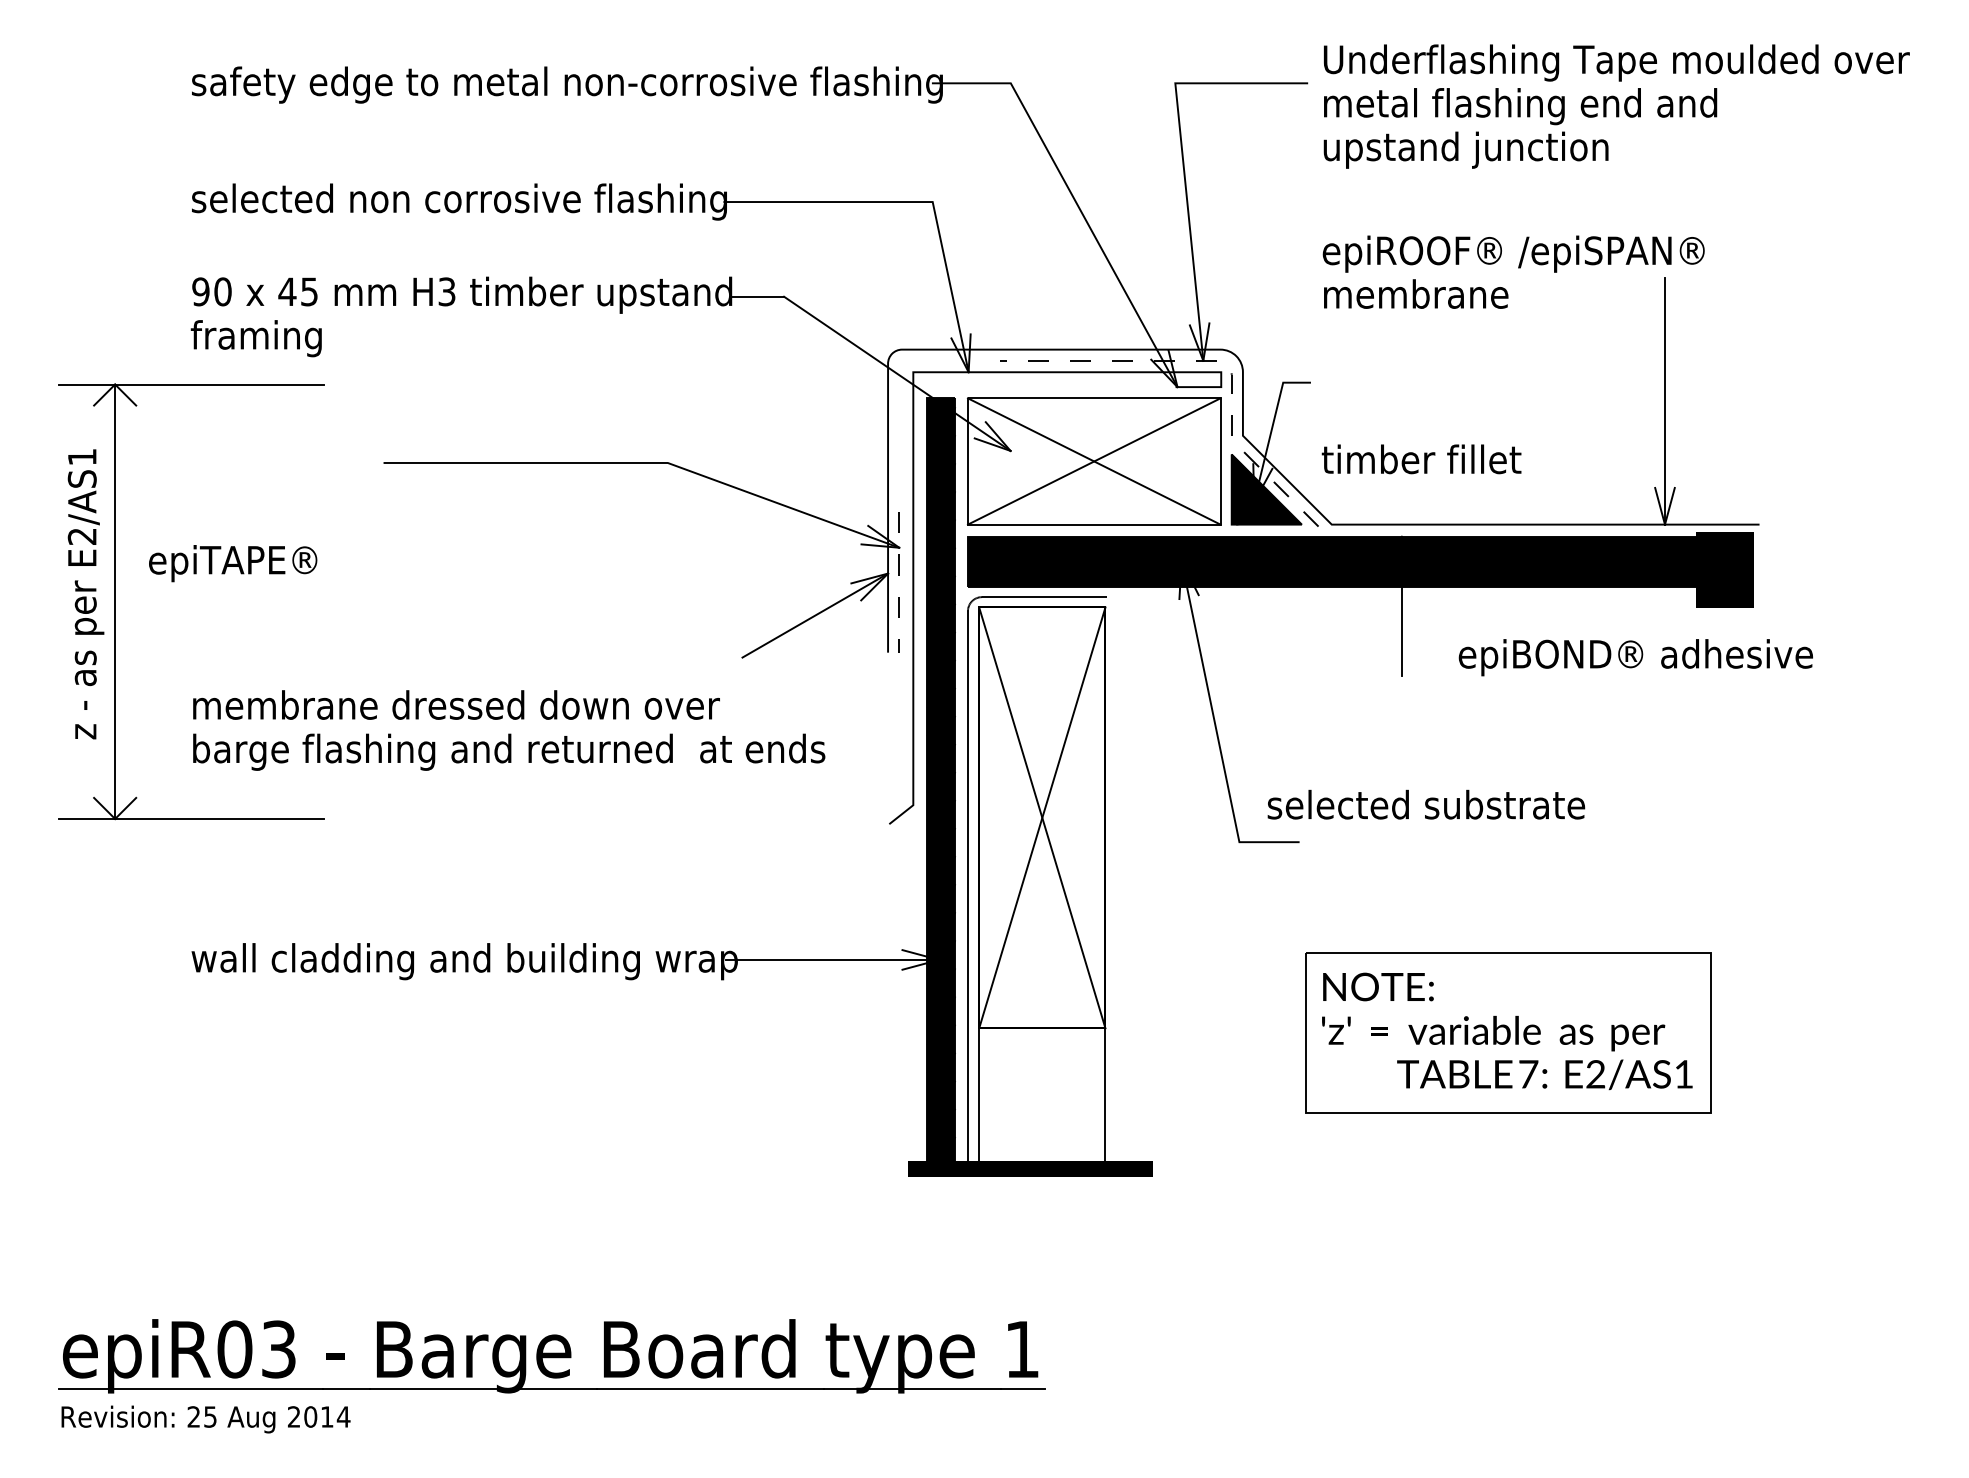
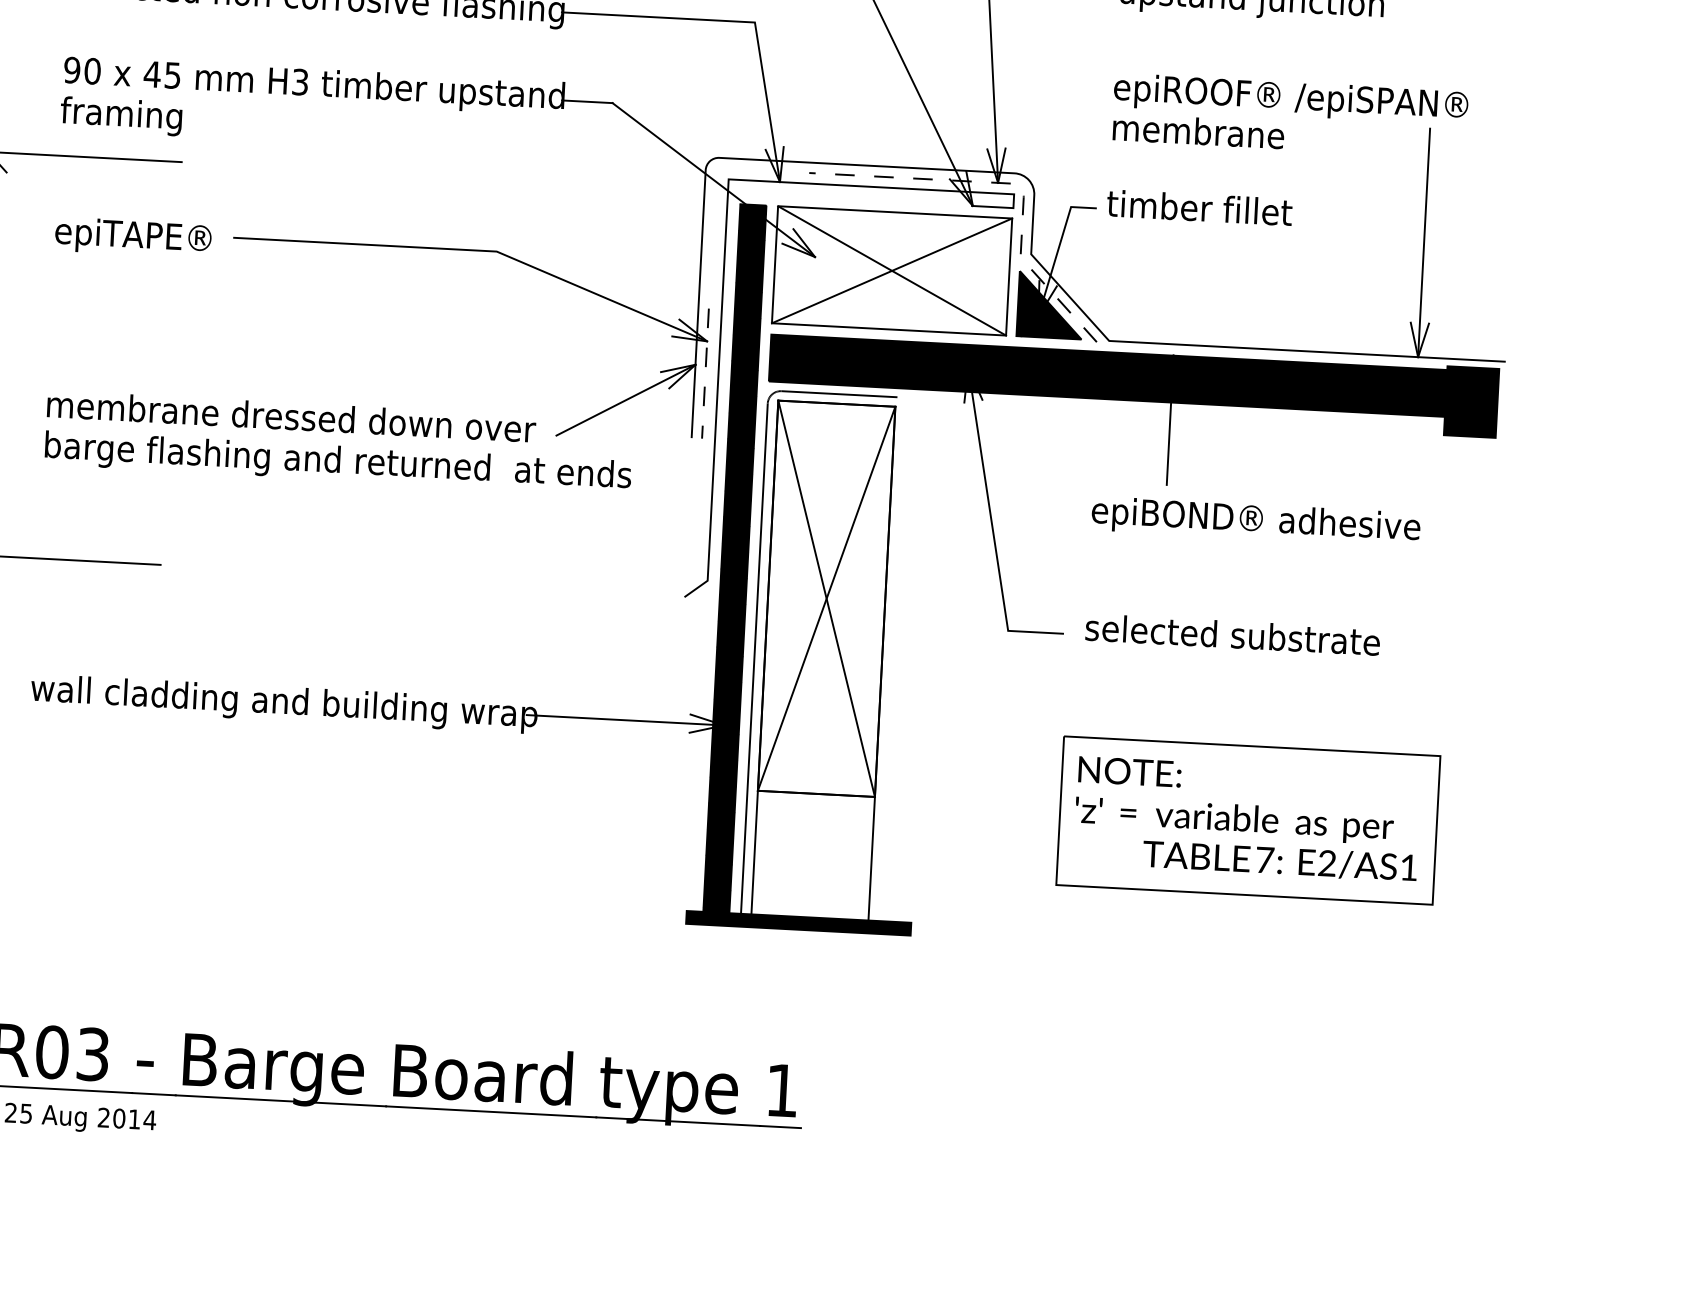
text: (1421, 459) -> (1199, 208), moved
text: (233, 563) -> (133, 237), moved
text: (1635, 657) -> (1255, 521), moved
text: (509, 730) -> (339, 442), moved
text: (1426, 804) -> (1233, 634), moved

